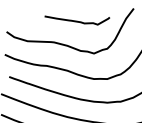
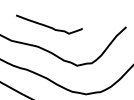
curve: (77, 20) -> (49, 25), moved

